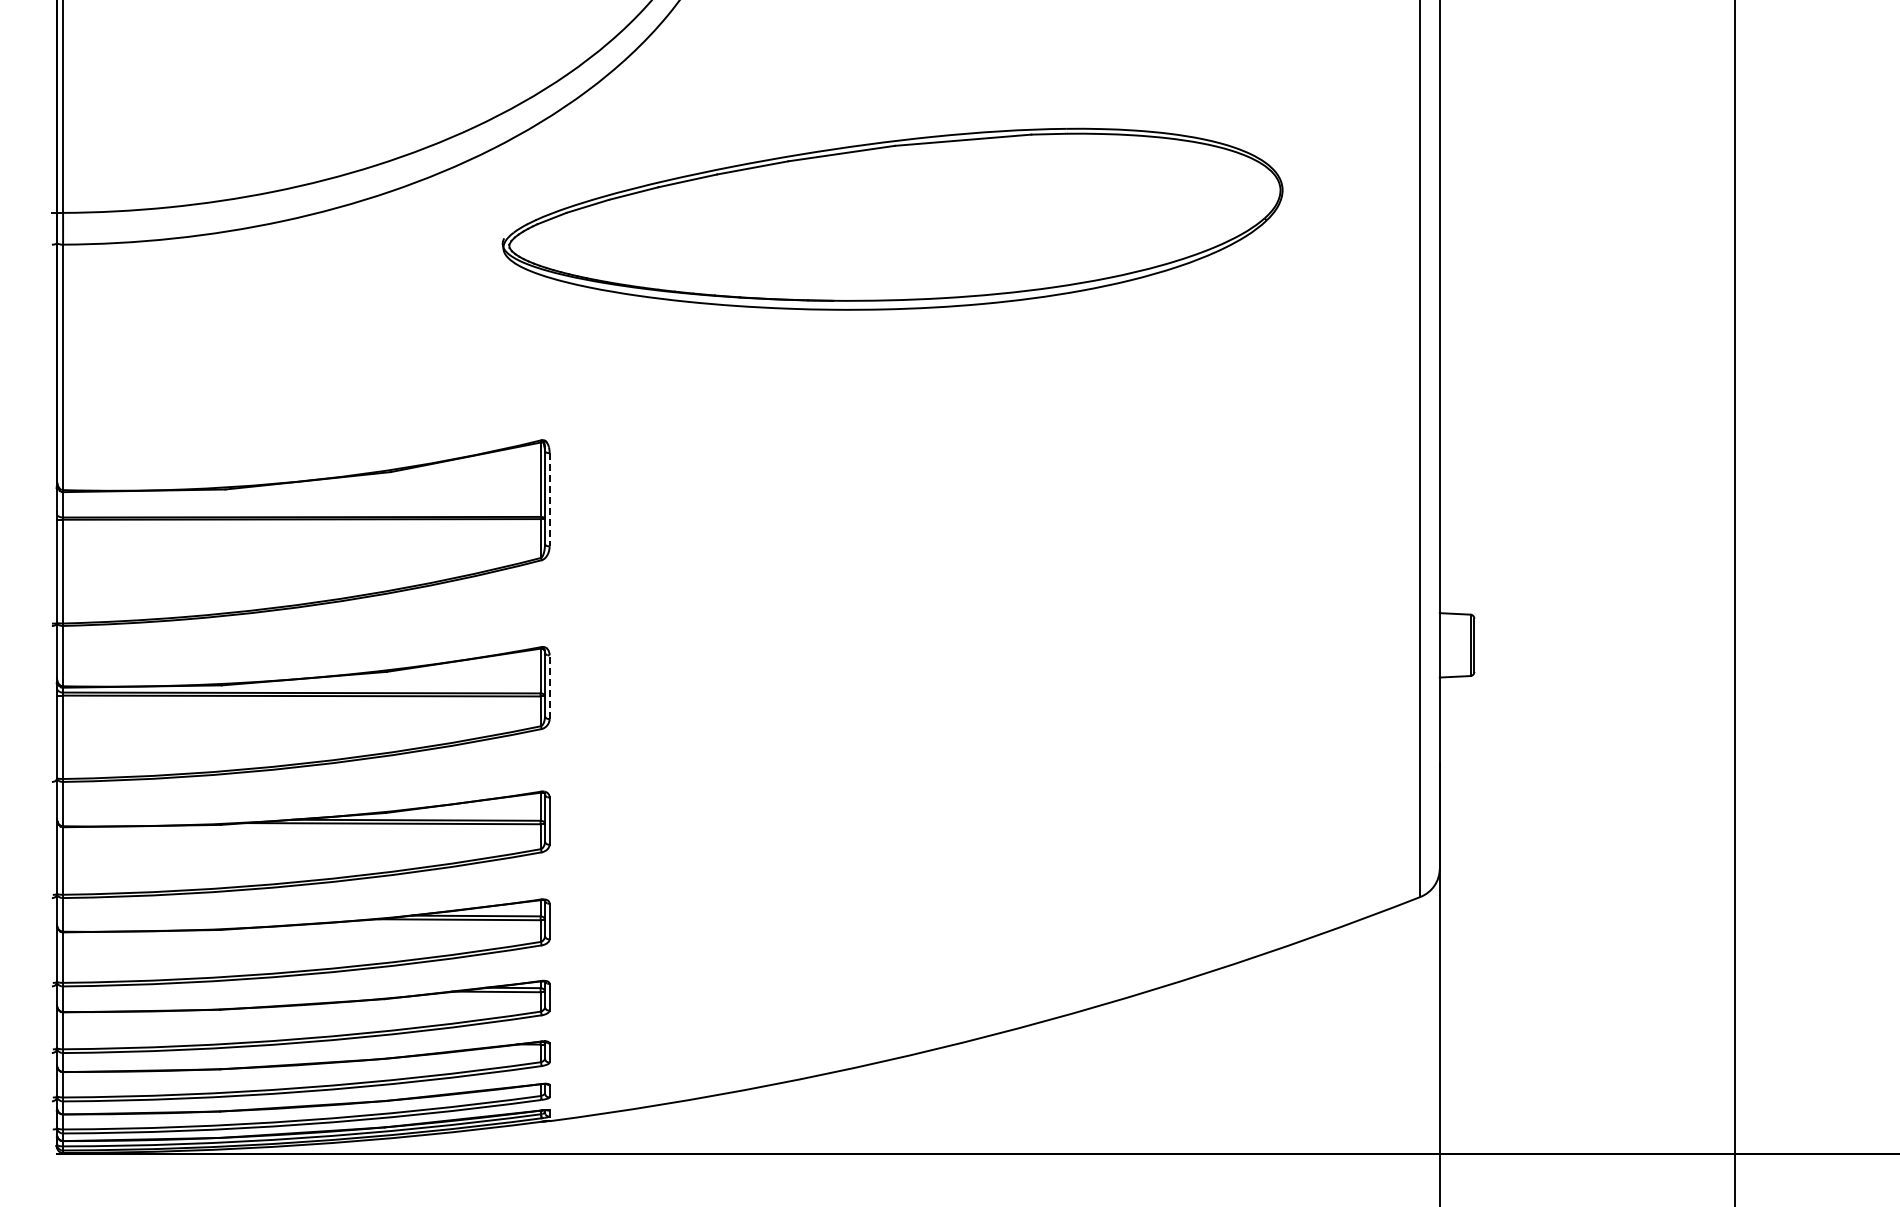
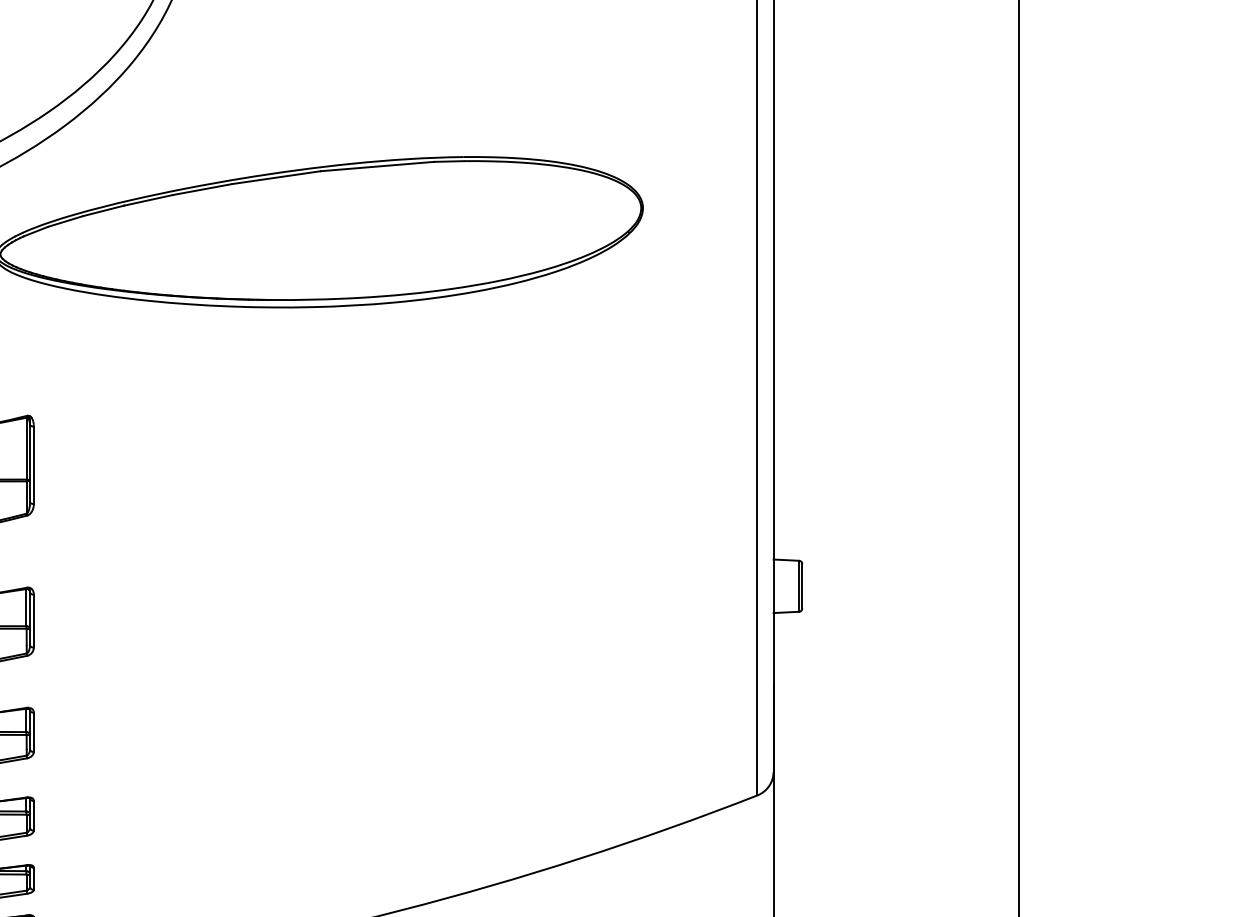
line: (549, 499) -> (33, 465), dashed -> solid
line: (549, 687) -> (33, 621), dashed -> solid

